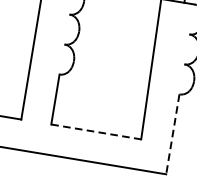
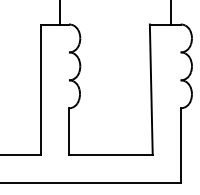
line: (95, 131) -> (110, 154), dashed -> solid
line: (172, 135) -> (180, 146), dashed -> solid

